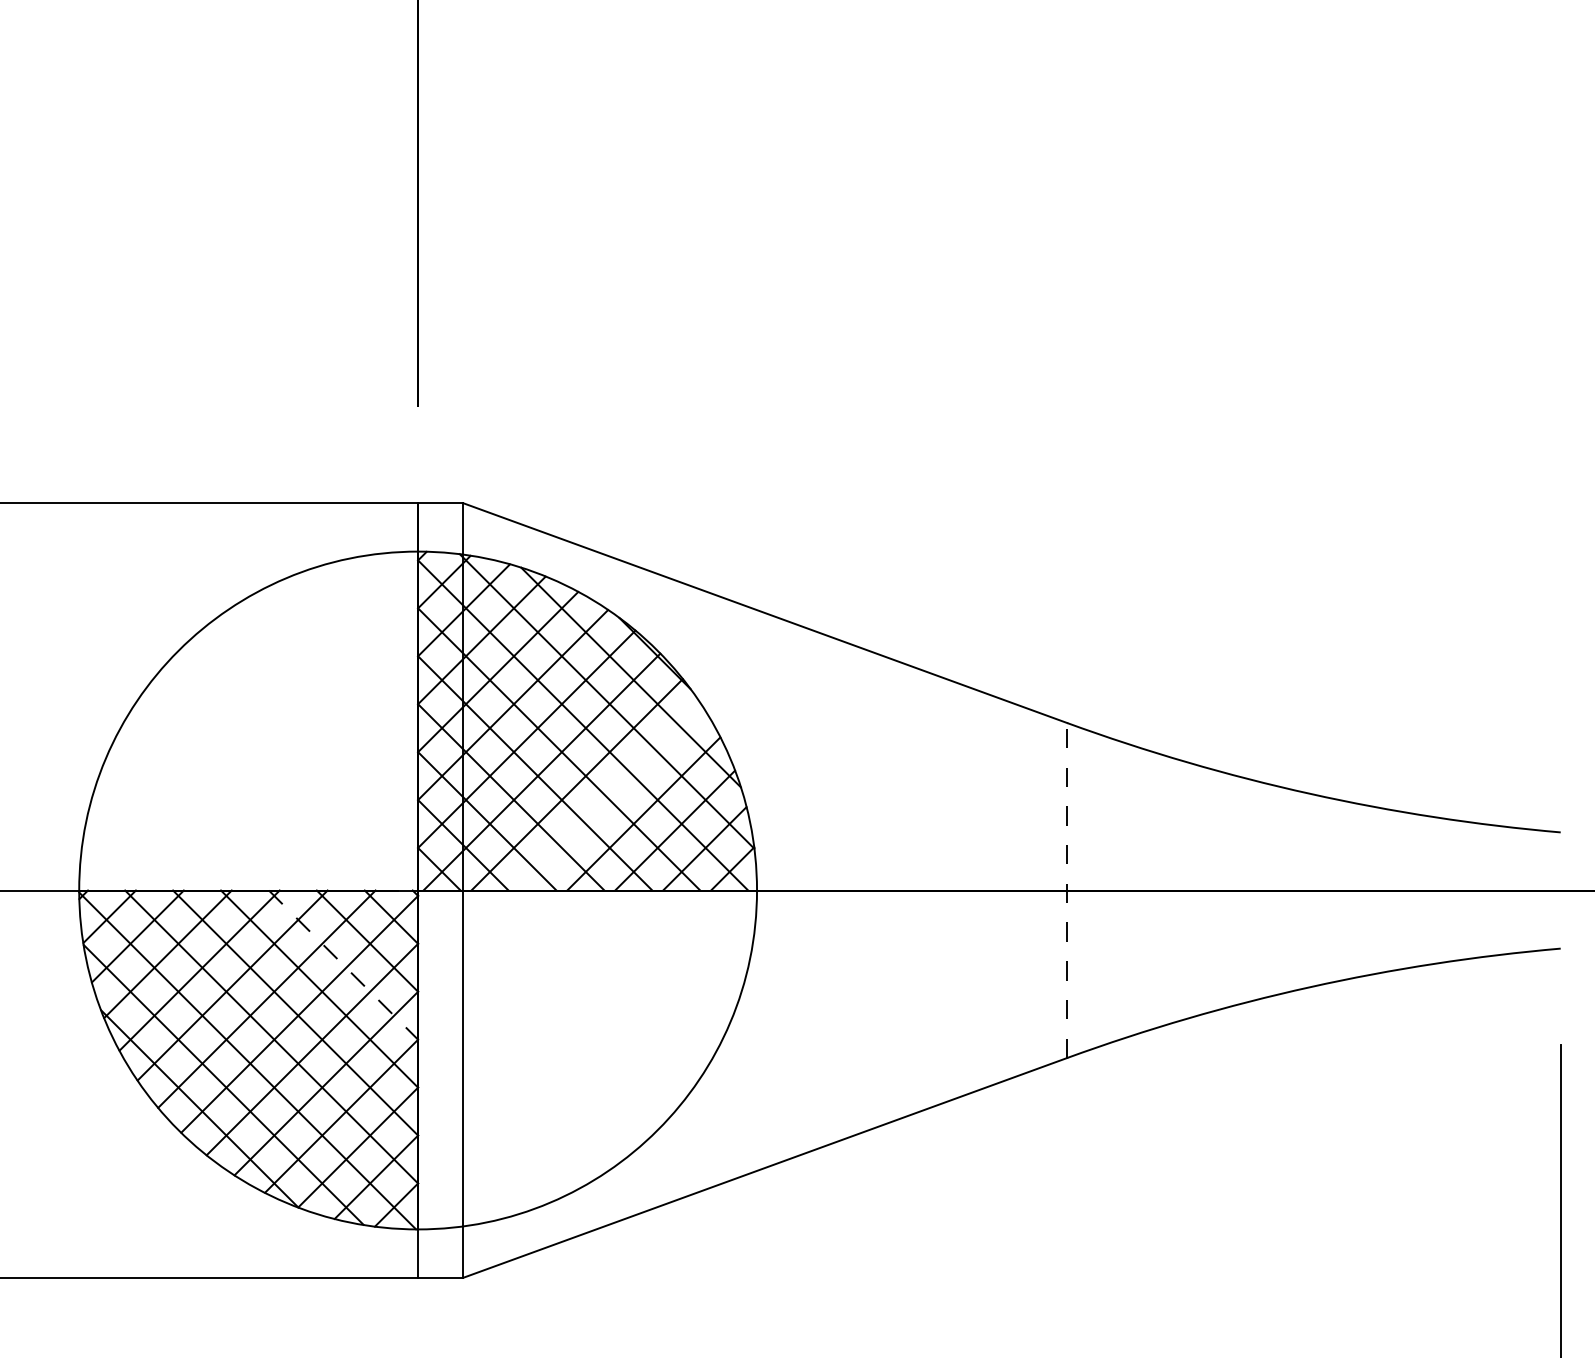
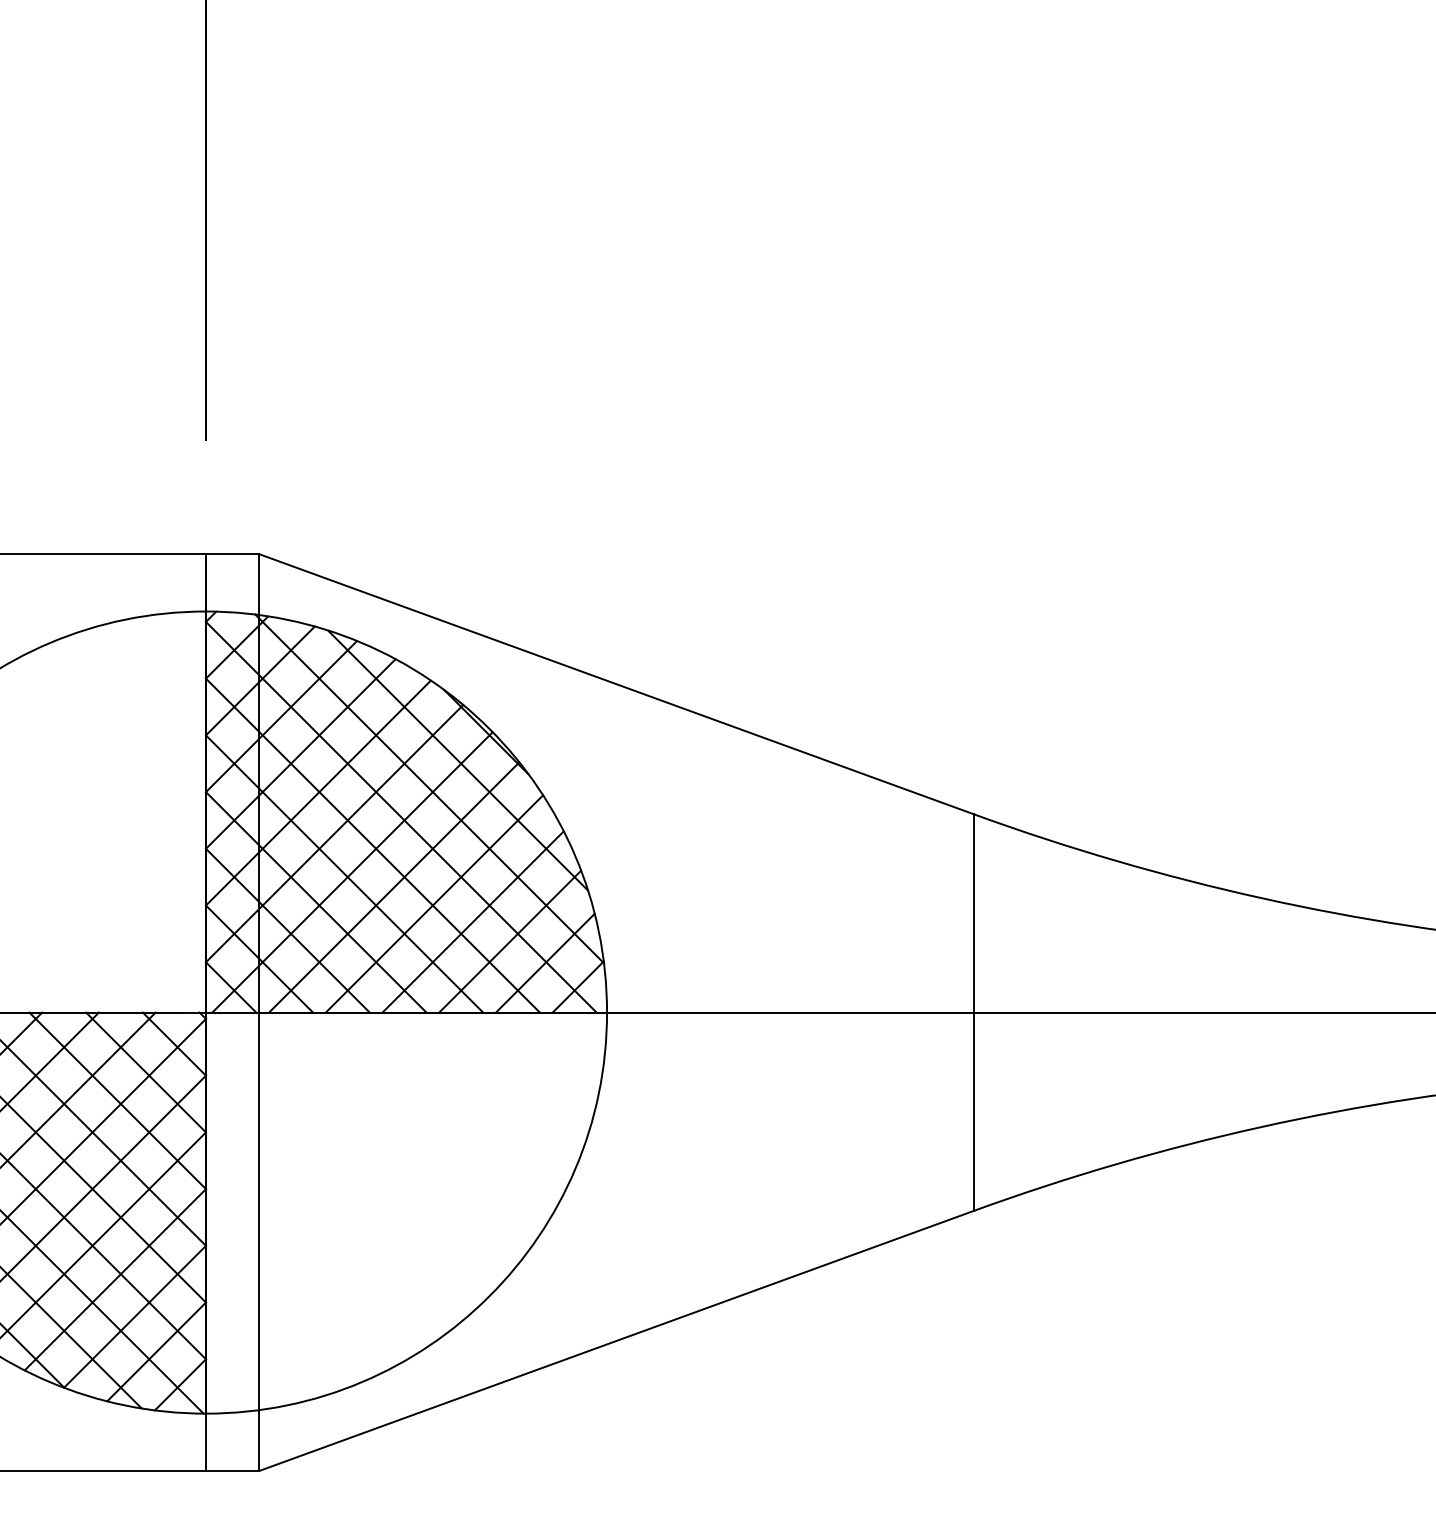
line: (610, 798) -> (433, 903), added
line: (1067, 890) -> (974, 1012), dashed -> solid
line: (343, 965) -> (117, 1101), dashed -> solid

